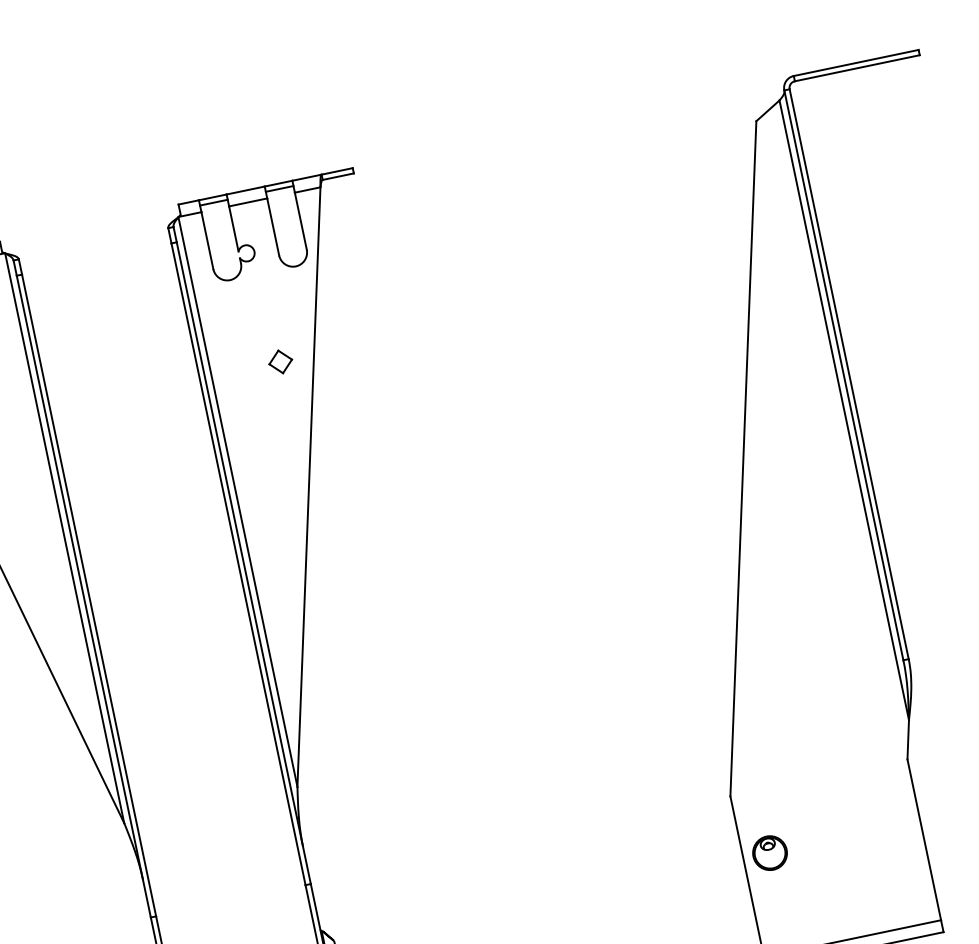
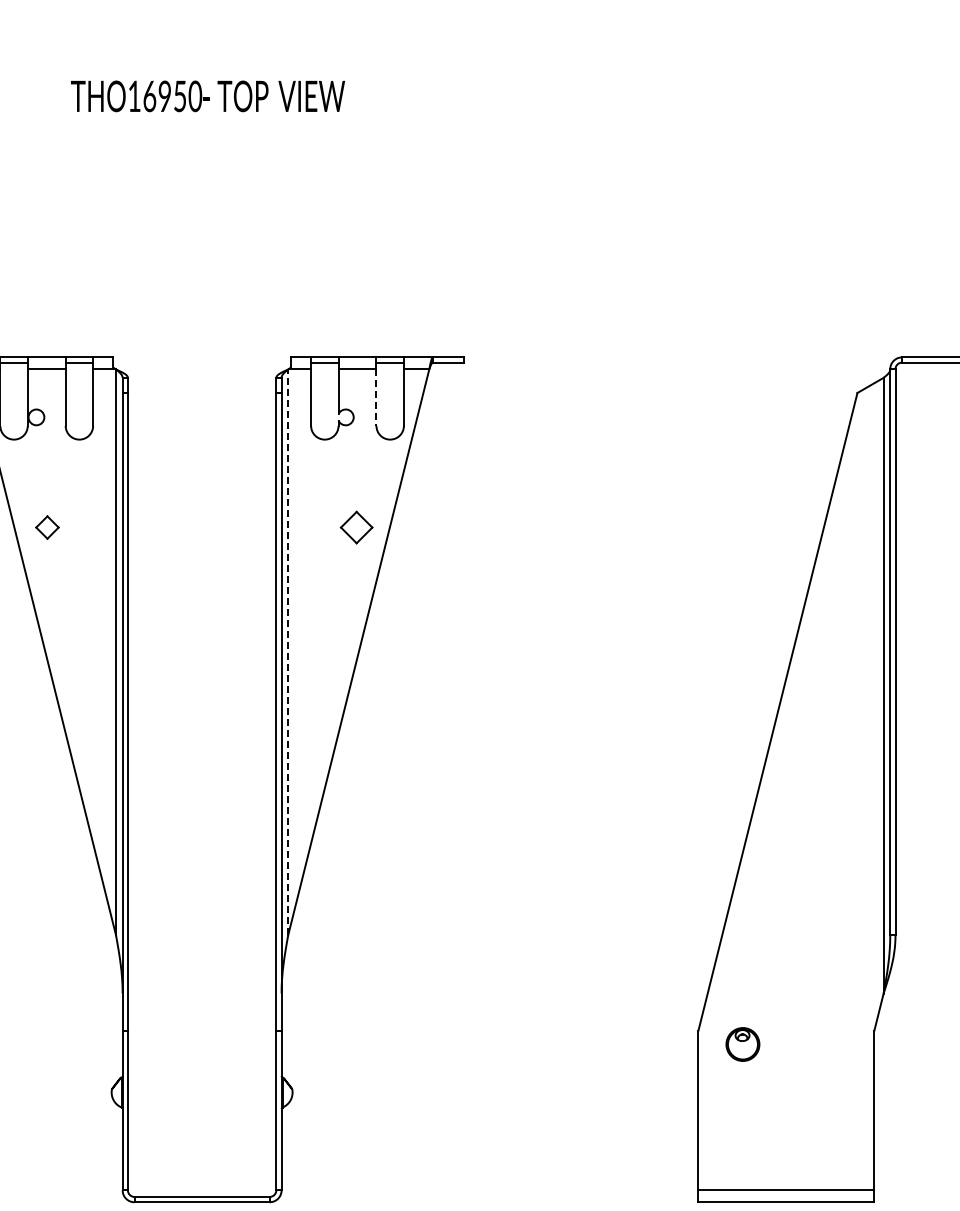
line: (273, 227) -> (376, 398), solid -> dashed
part: (280, 361) -> (356, 527), size x1.4
line: (238, 502) -> (288, 652), solid -> dashed
part: (769, 853) -> (742, 1044), moved

